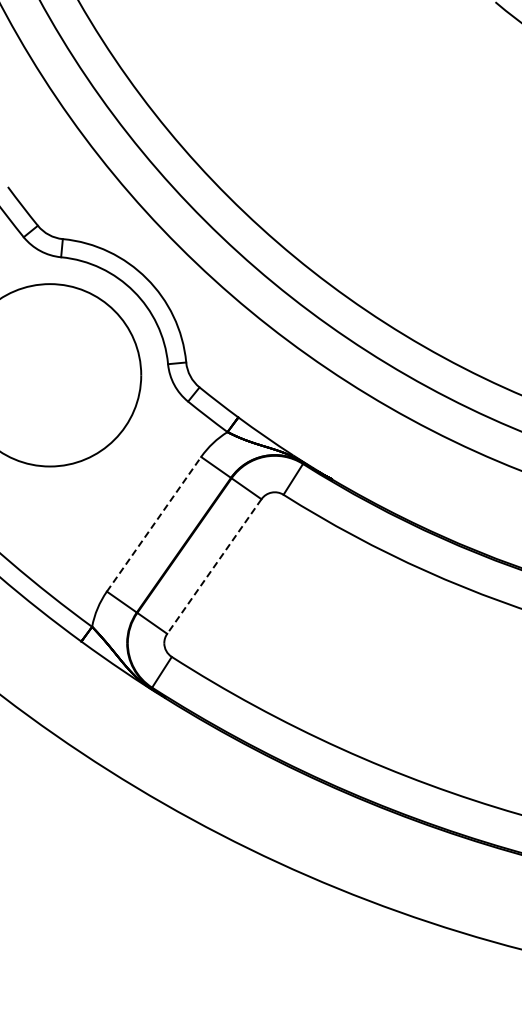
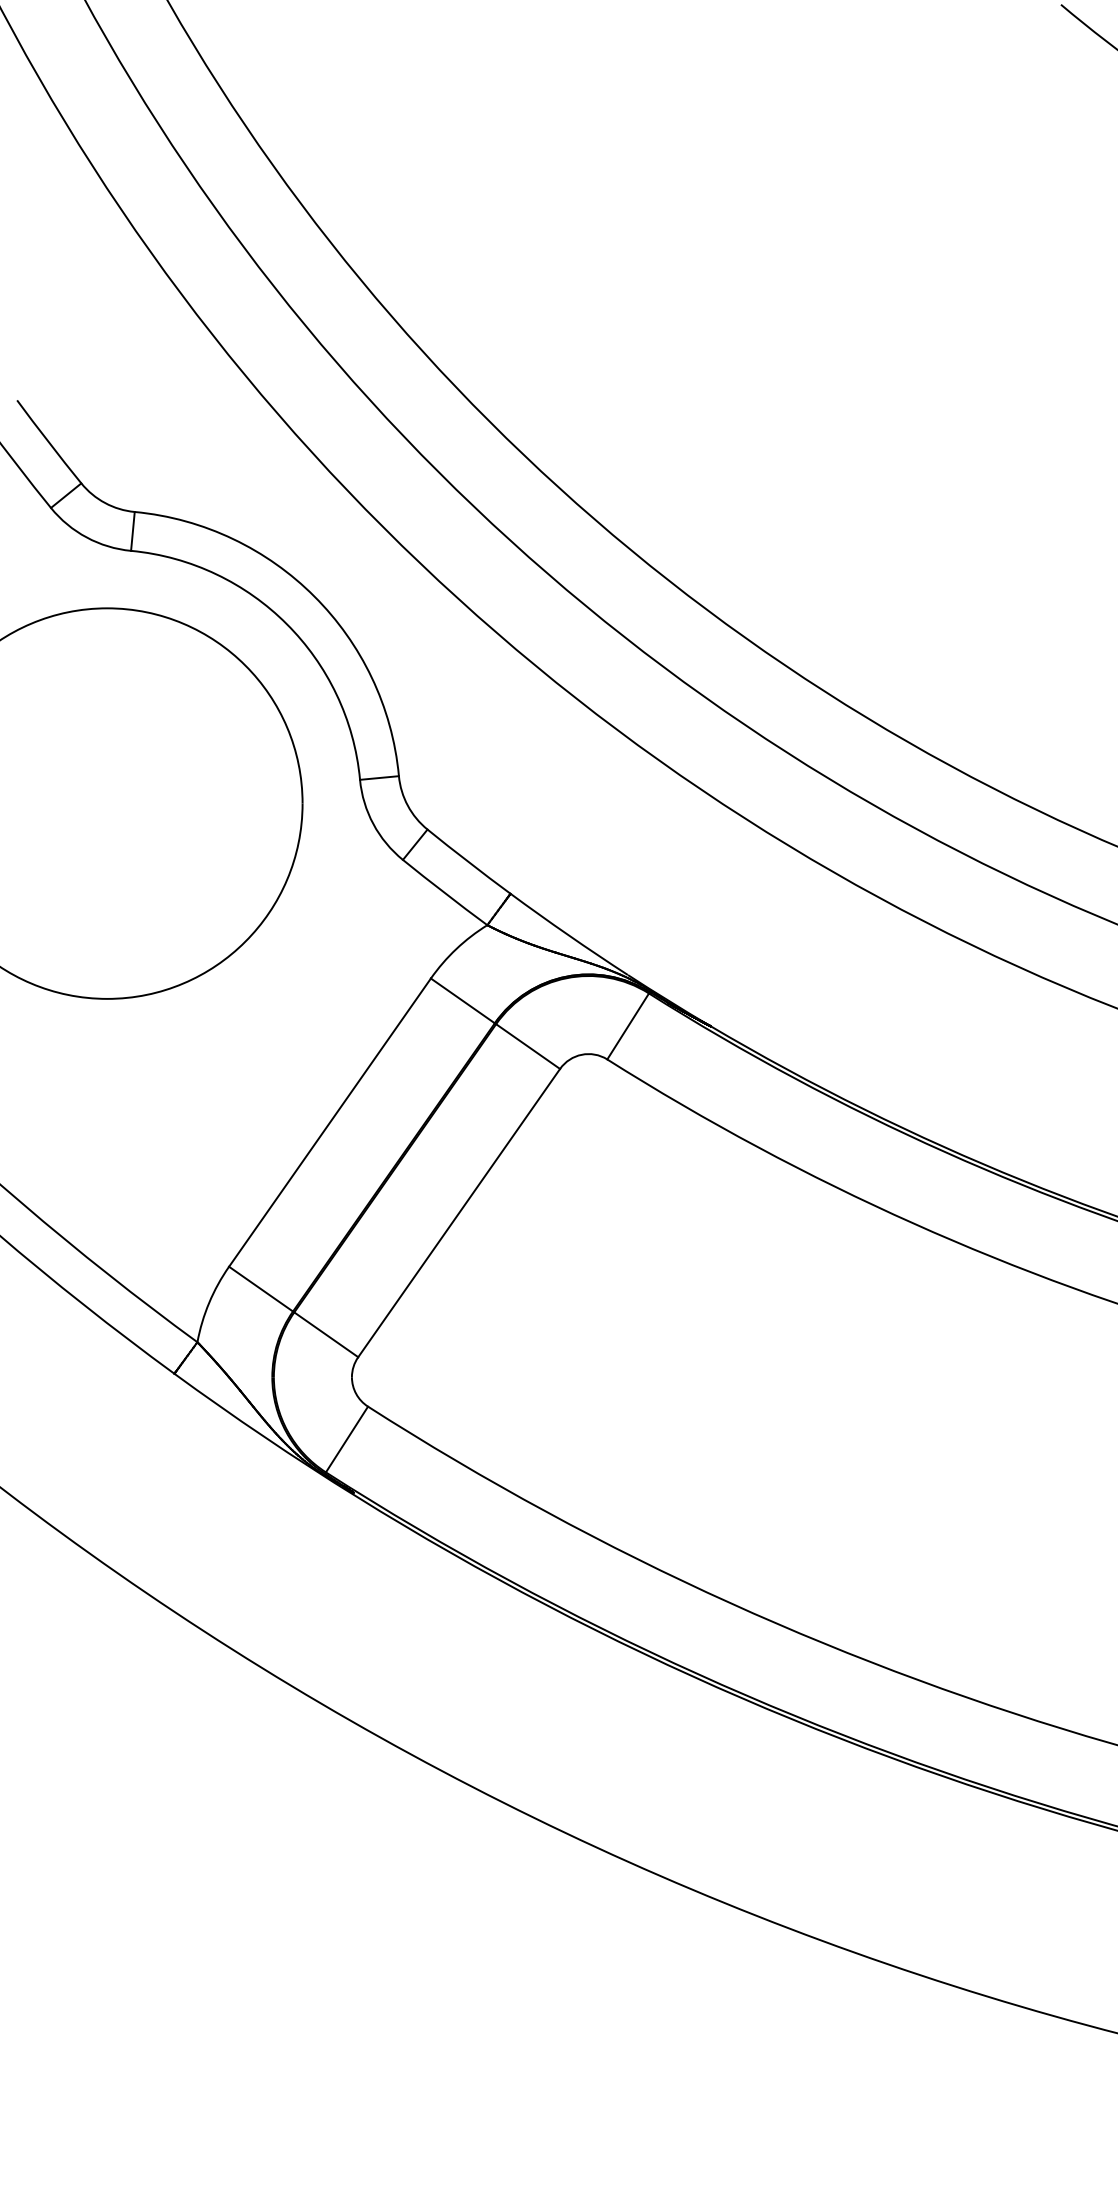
line: (154, 523) -> (330, 1120), dashed -> solid
line: (214, 566) -> (459, 1212), dashed -> solid

